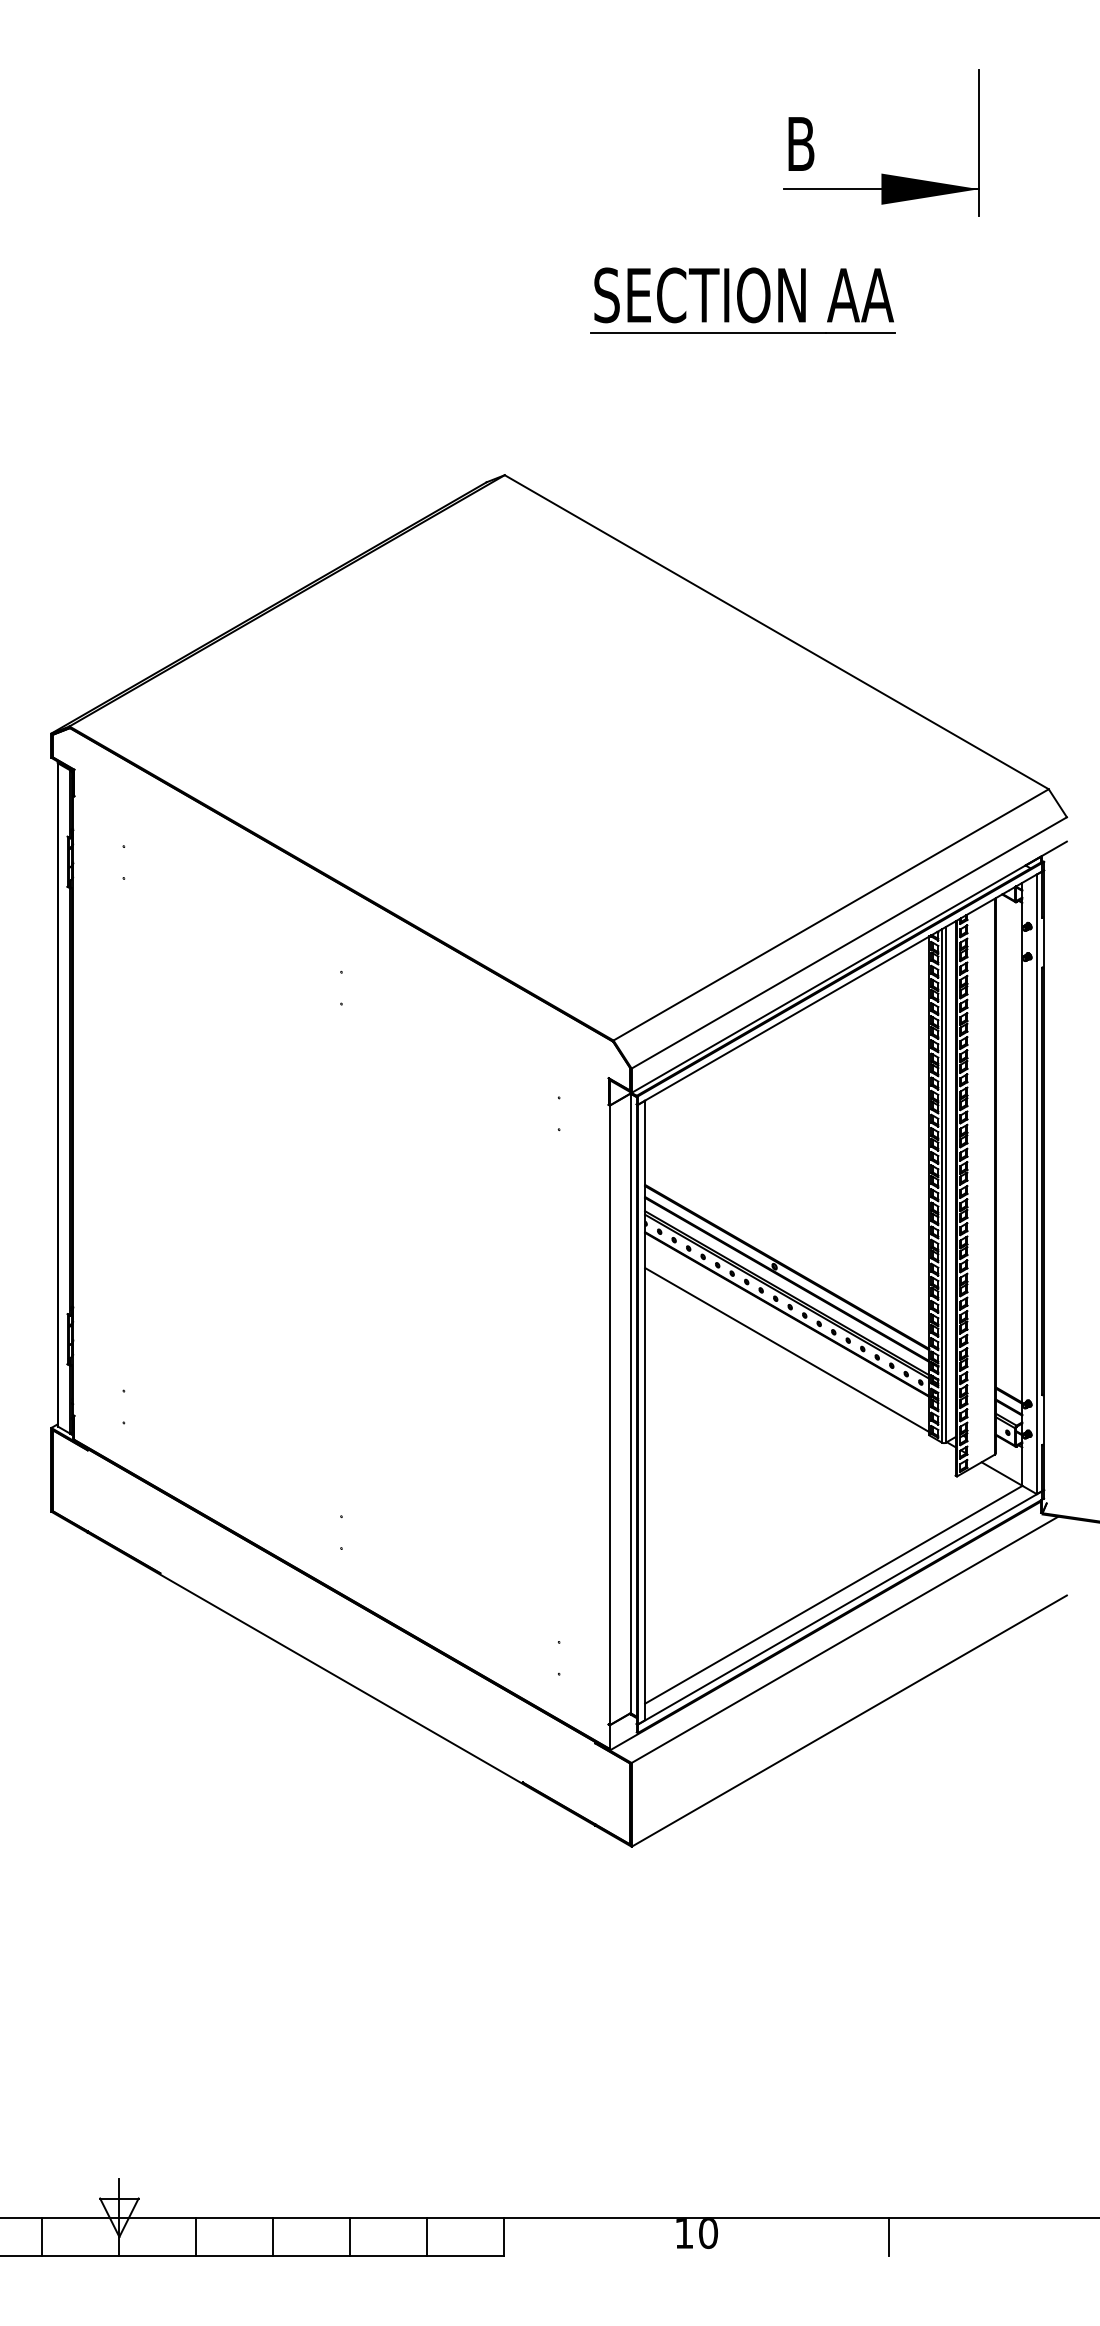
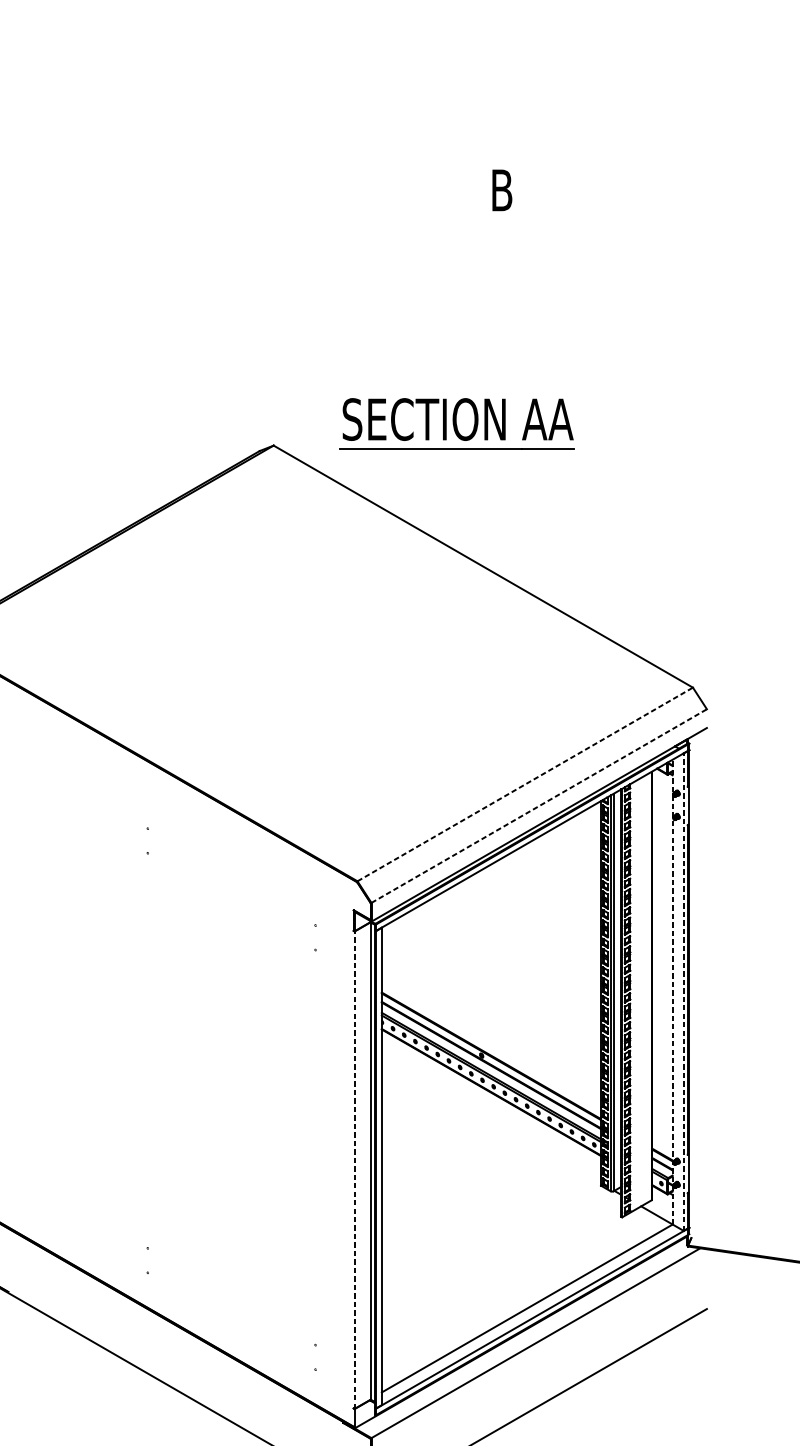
part: (881, 173) -> (564, 213), removed
part: (742, 300) -> (456, 423), moved
line: (831, 914) -> (525, 784), solid -> dashed
line: (849, 942) -> (539, 805), solid -> dashed
line: (1022, 1183) -> (672, 991), solid -> dashed
line: (1036, 1184) -> (683, 992), solid -> dashed
line: (787, 1350) -> (491, 1120), removed
line: (609, 1415) -> (354, 1170), solid -> dashed

